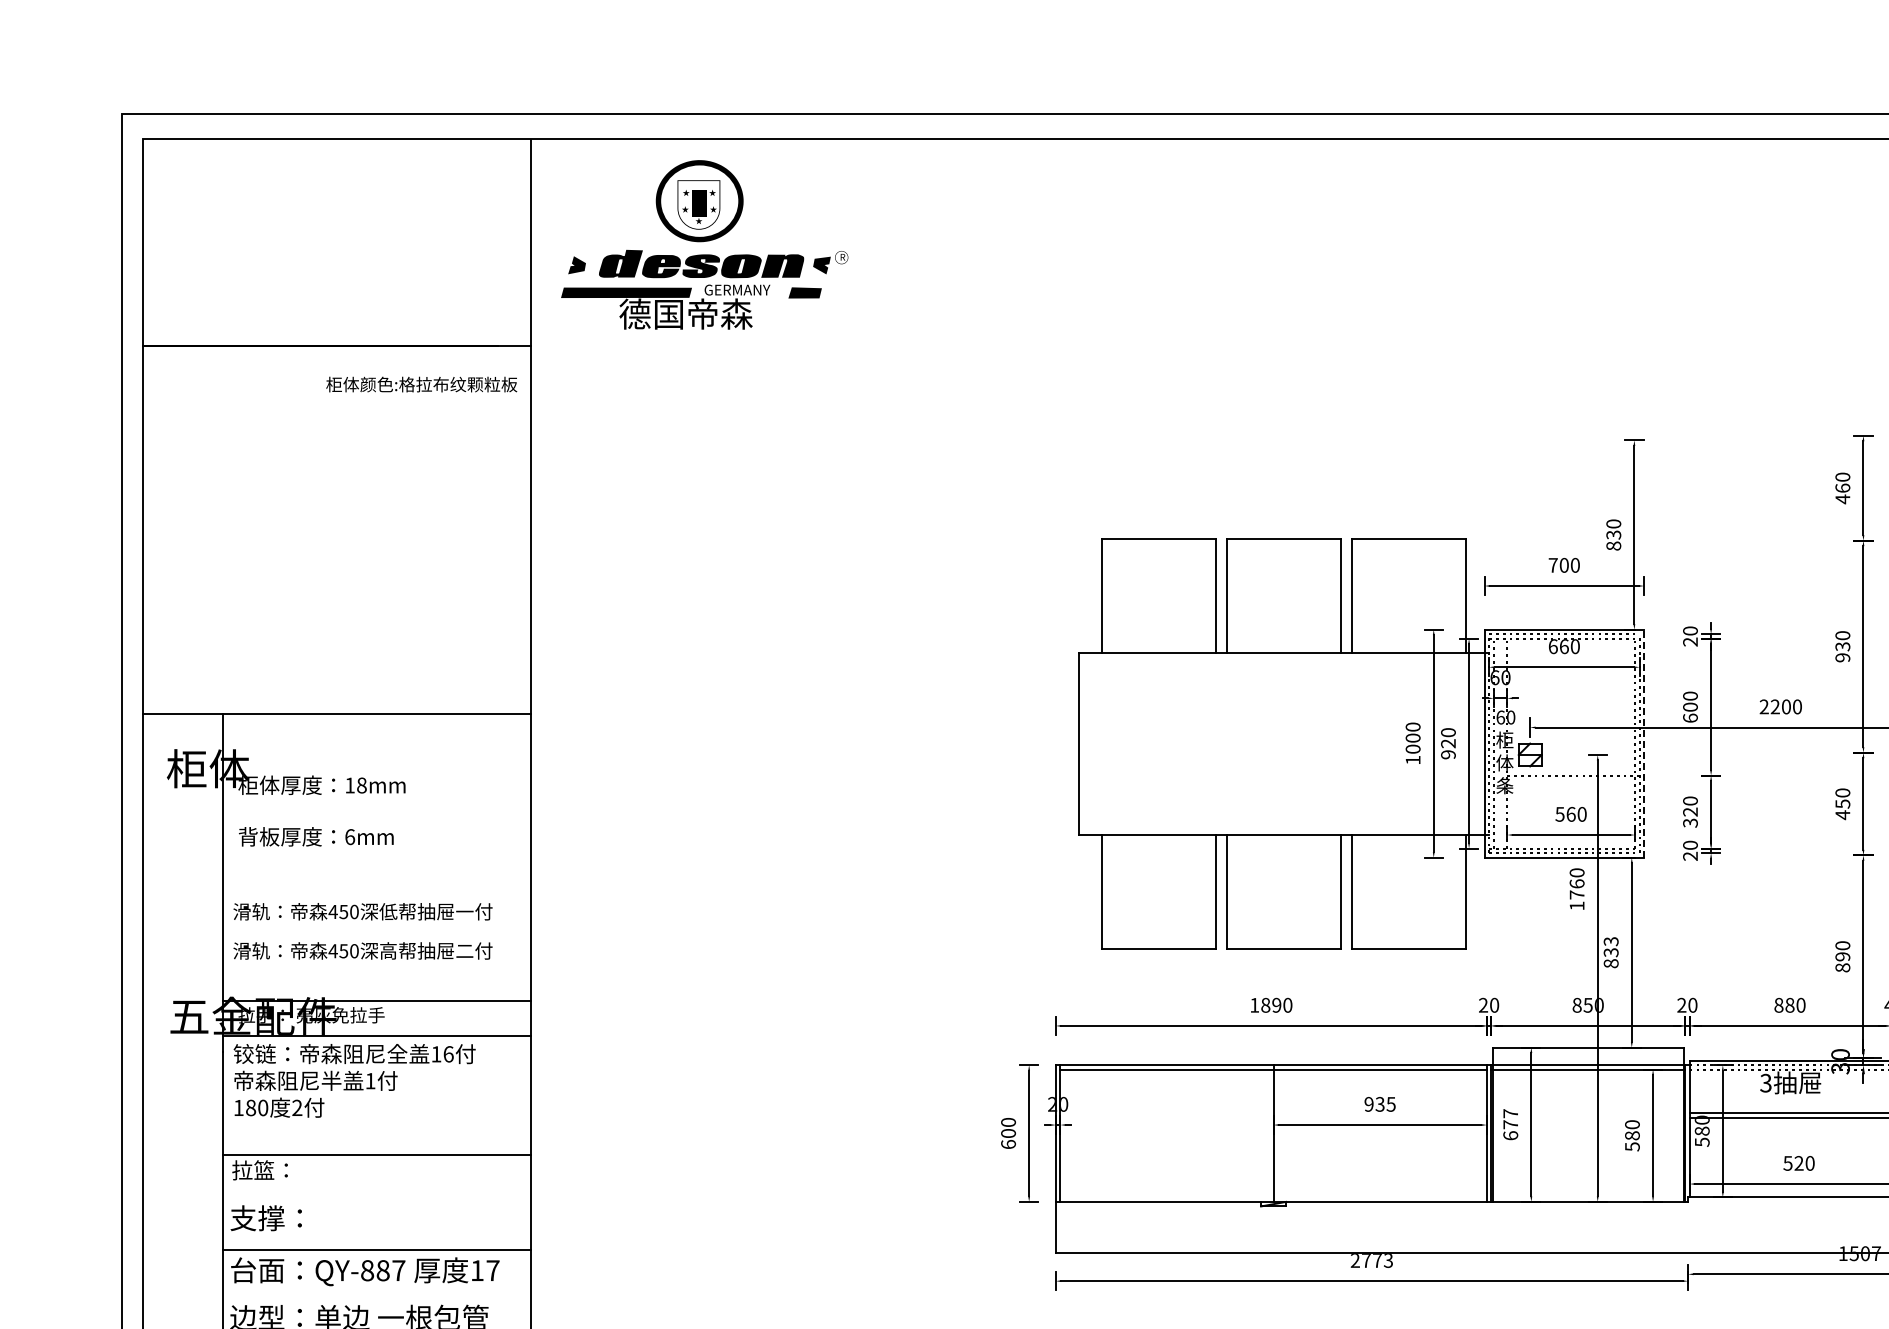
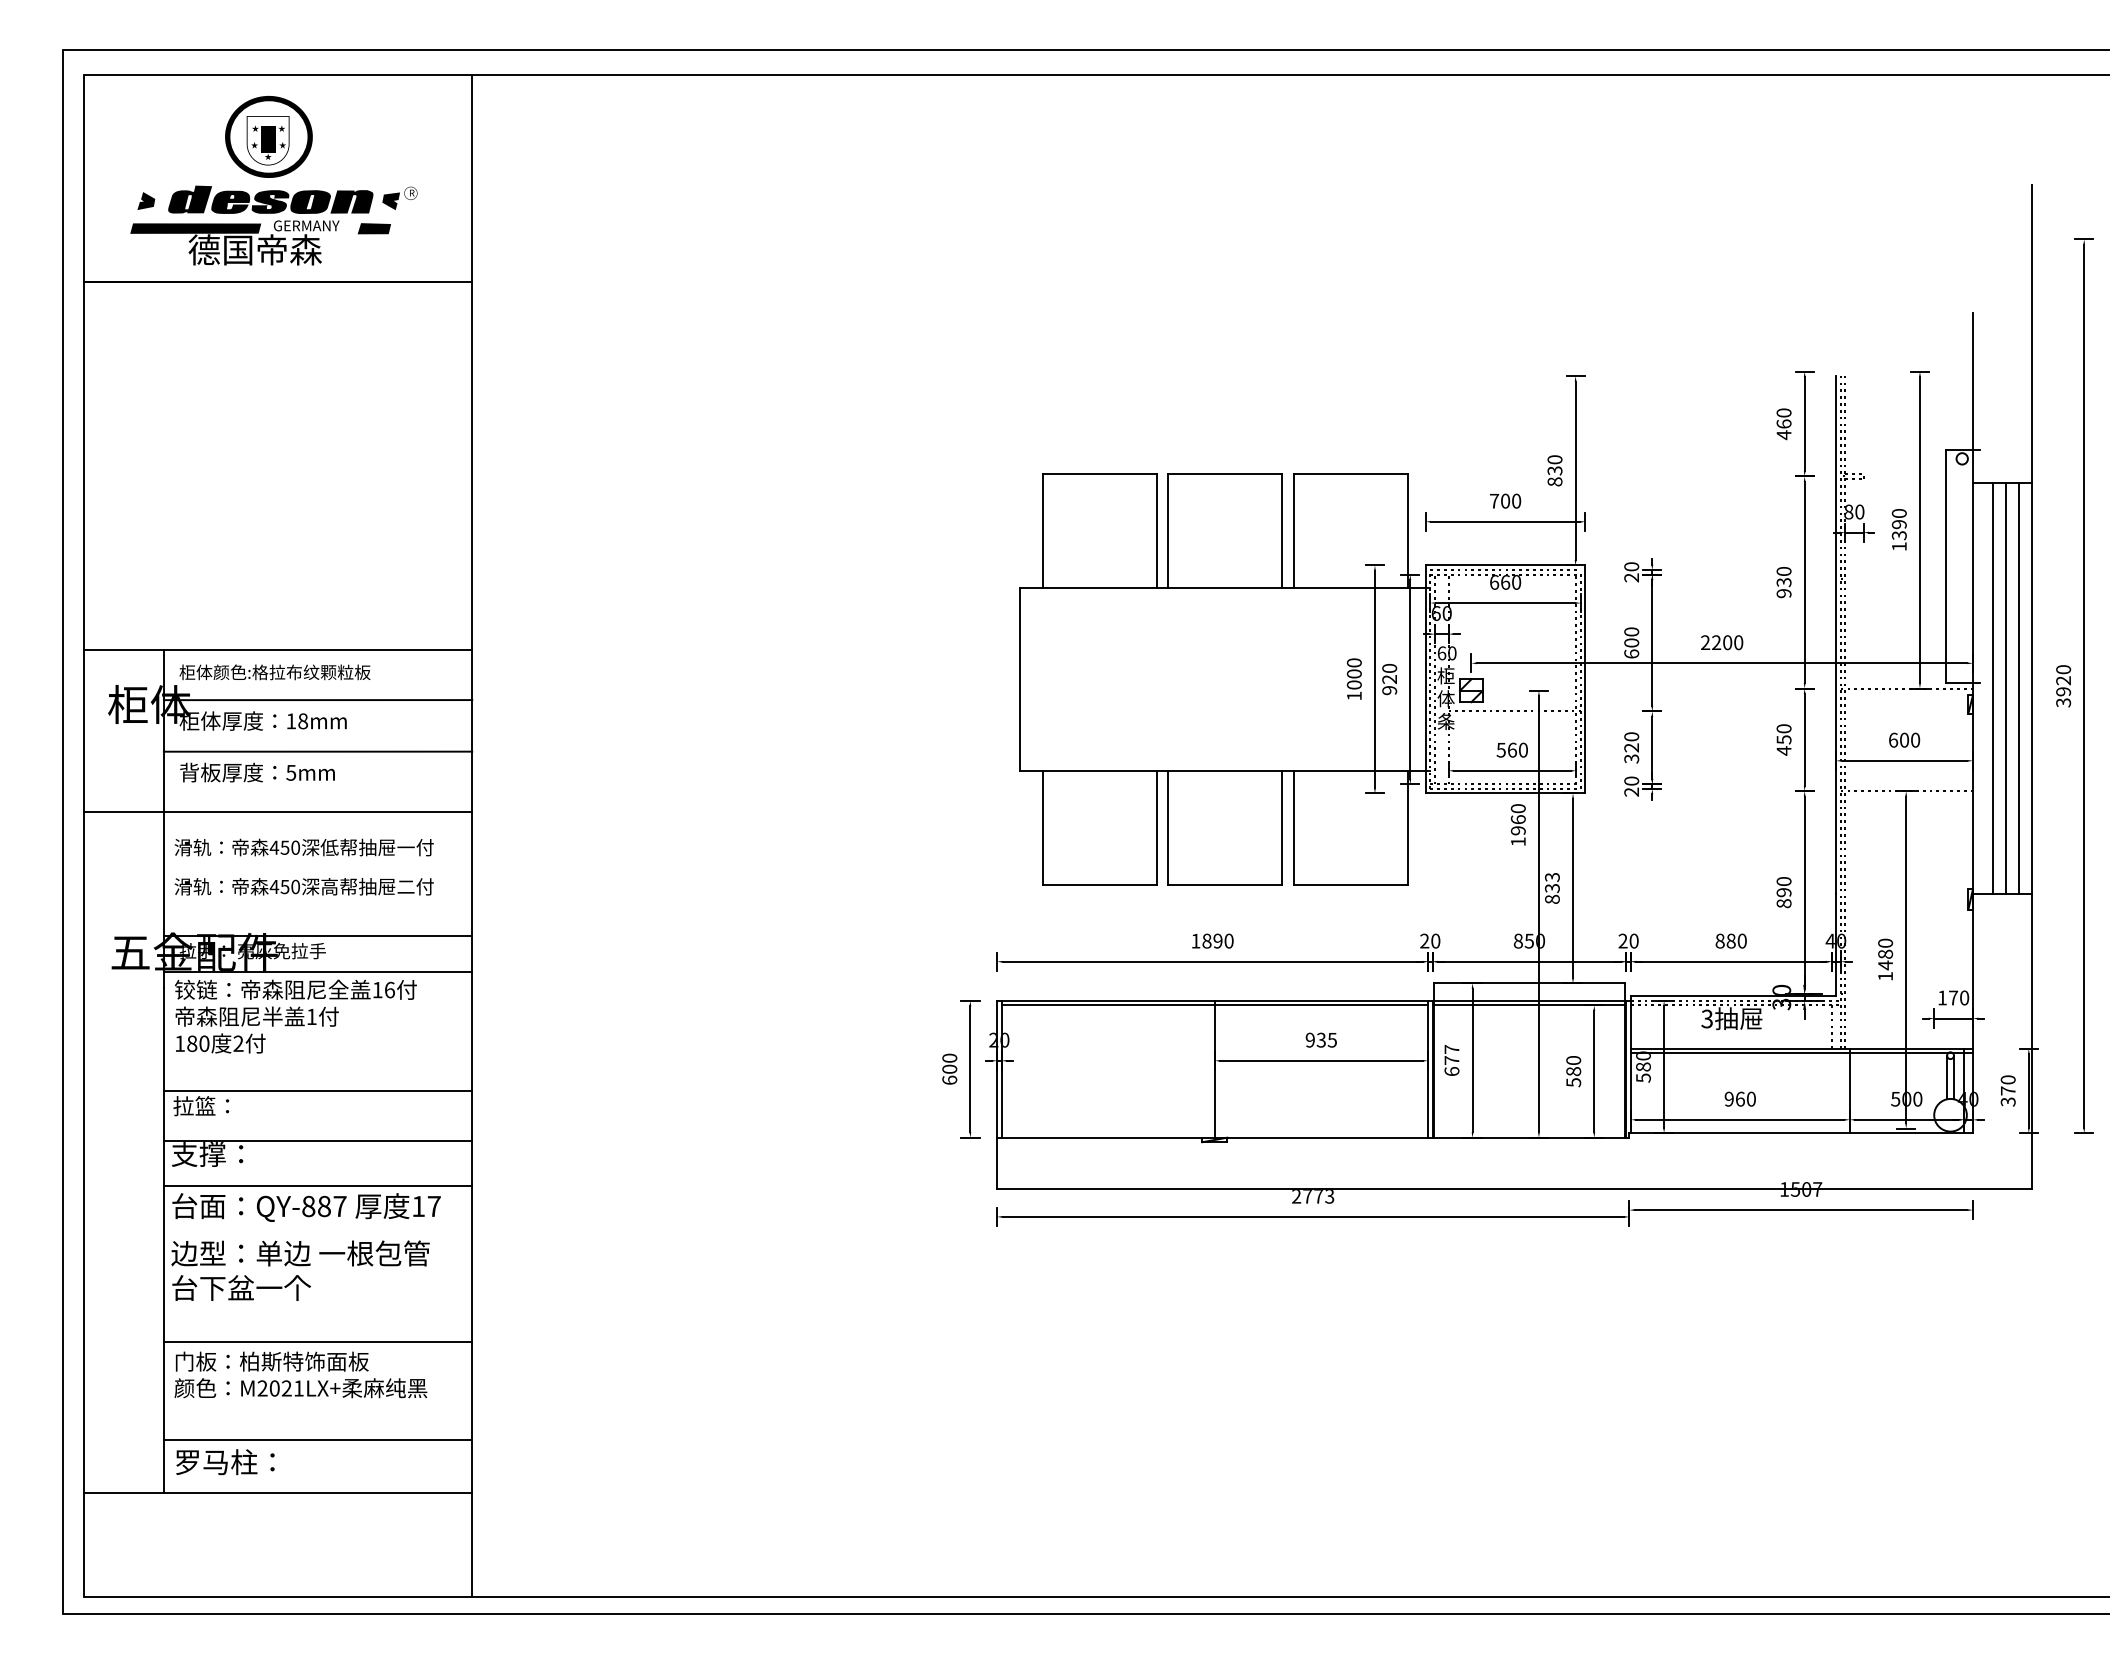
text: (704, 244) -> (273, 180), moved
text: (421, 384) -> (274, 672), moved
line: (1644, 743) -> (1585, 679), dashed -> solid
line: (376, 764) -> (317, 700), added
line: (376, 815) -> (317, 751), added
text: (350, 836) -> (291, 772), 6mm -> 5mm
line: (337, 876) -> (278, 812), added
text: (1576, 894) -> (1517, 830), 1760 -> 1960
text: (1793, 1162) -> (1734, 1098), 520 -> 960
line: (376, 1204) -> (317, 1140), added

